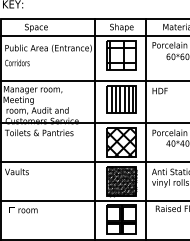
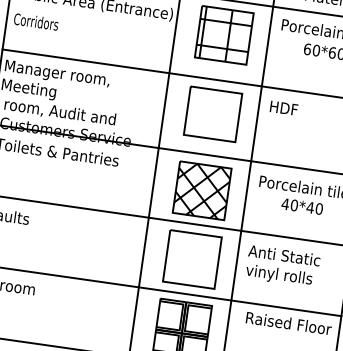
hatch: (122, 99) -> (214, 113), removed
hatch: (121, 180) -> (192, 258), removed

